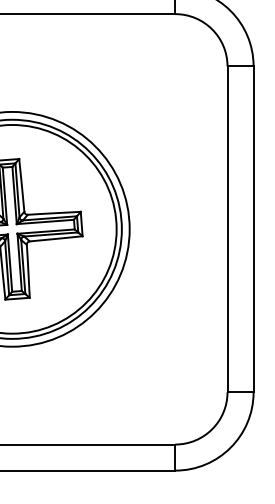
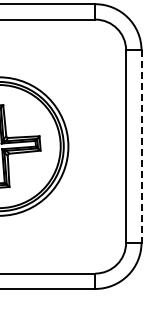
line: (253, 230) -> (141, 147), solid -> dashed

